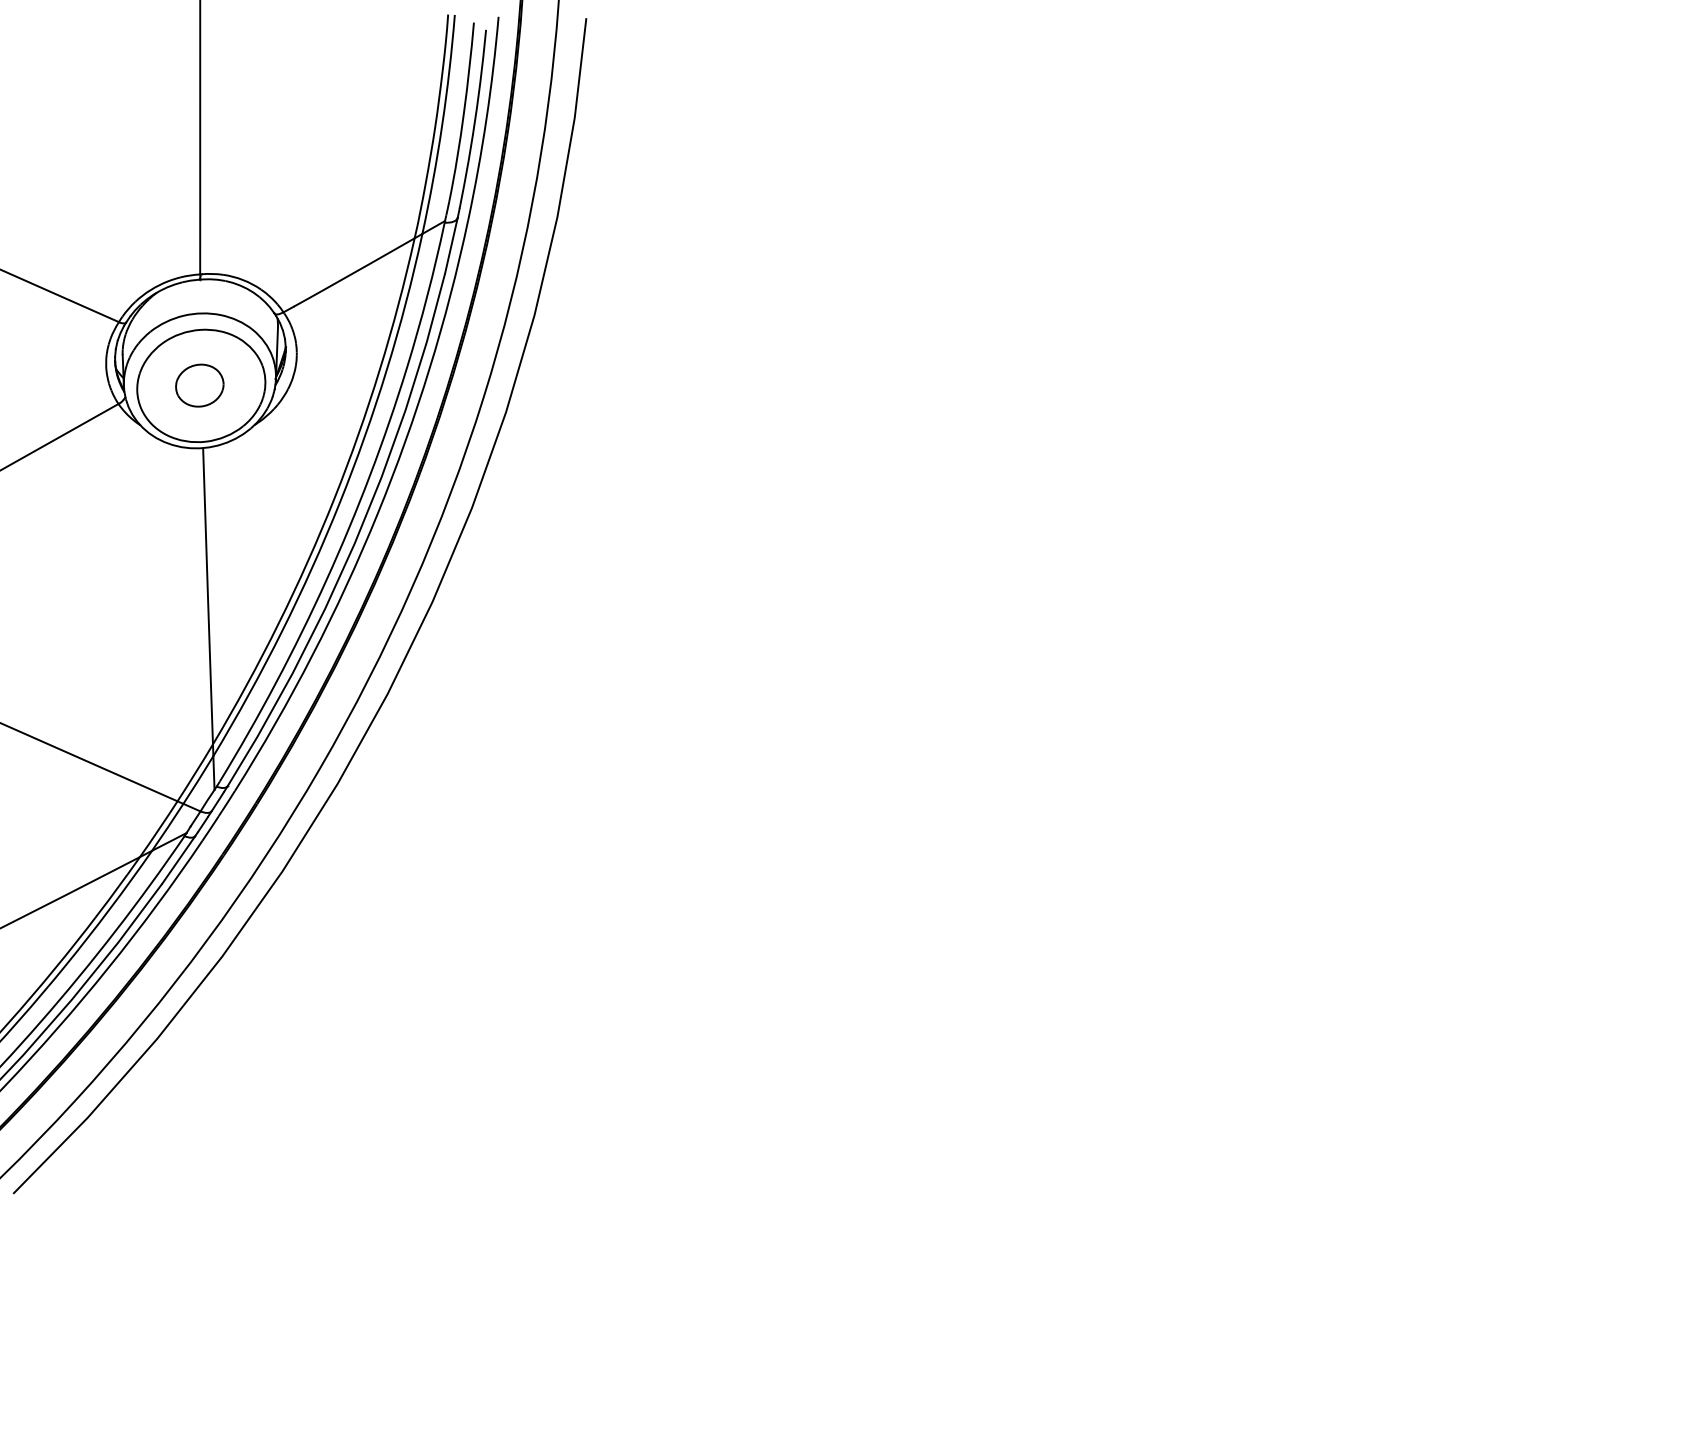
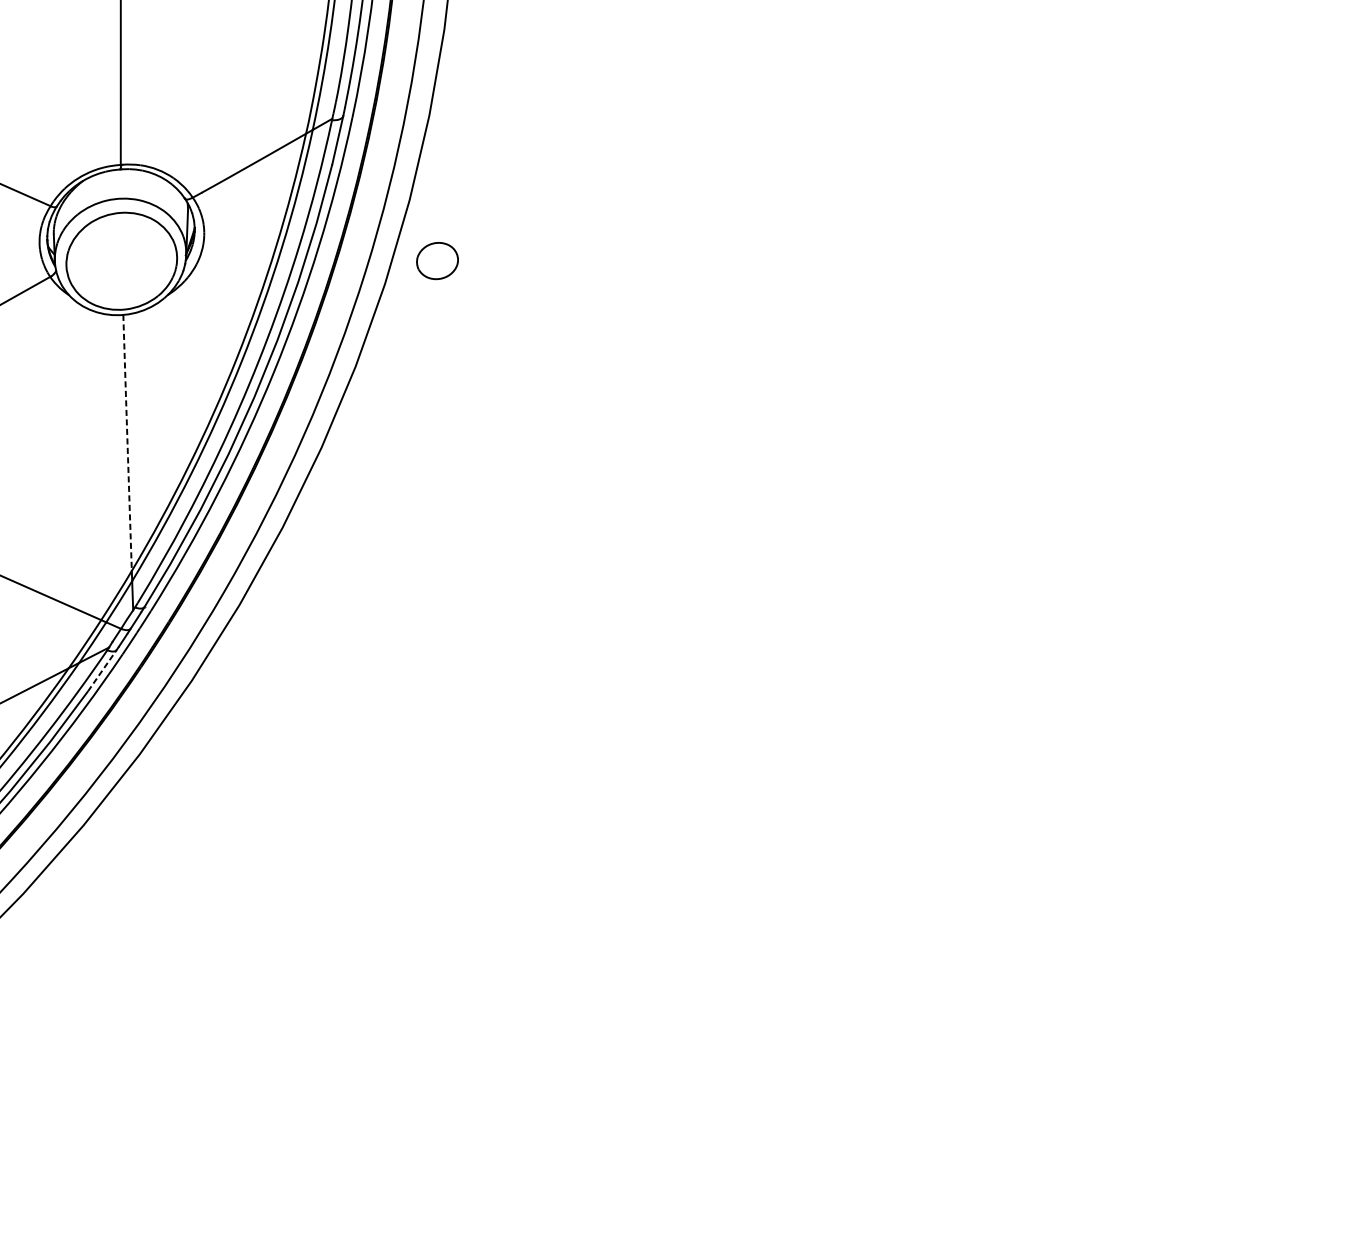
part: (199, 385) -> (437, 260), moved
arc: (207, 596) -> (127, 443), solid -> dashed
line: (178, 859) -> (102, 670), solid -> dashed

